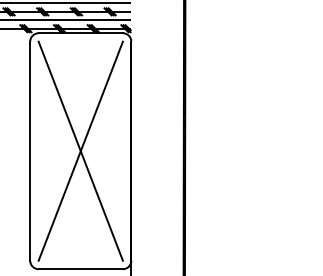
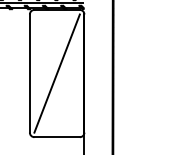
line: (79, 151) -> (56, 73), removed

